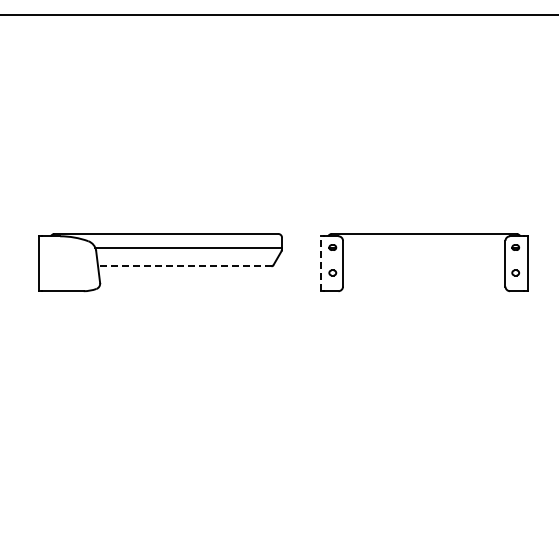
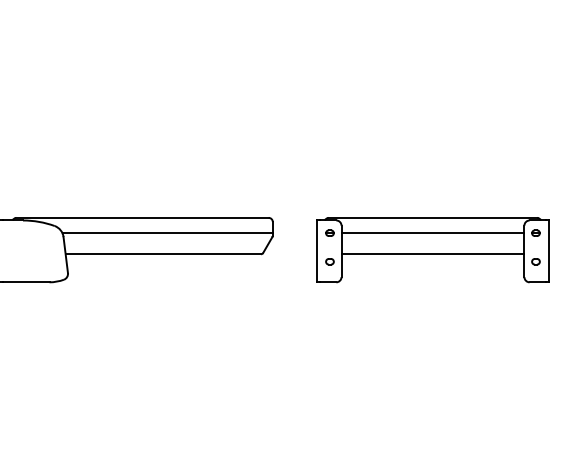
line: (424, 247) -> (433, 233), added
line: (320, 263) -> (316, 251), dashed -> solid
line: (184, 266) -> (162, 254), dashed -> solid
line: (424, 266) -> (433, 254), added

